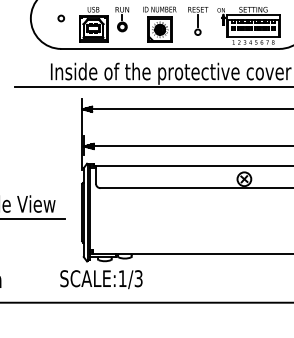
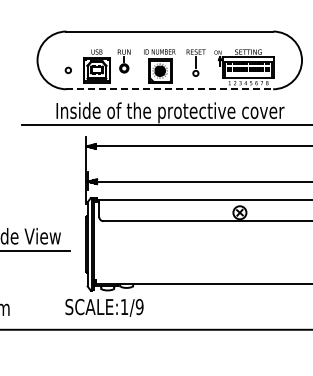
circle: (60, 17) -> (67, 69), moved
line: (171, 49) -> (170, 89), solid -> dashed
text: (138, 278) -> (139, 306), SCALE:1/3 -> SCALE:1/9

